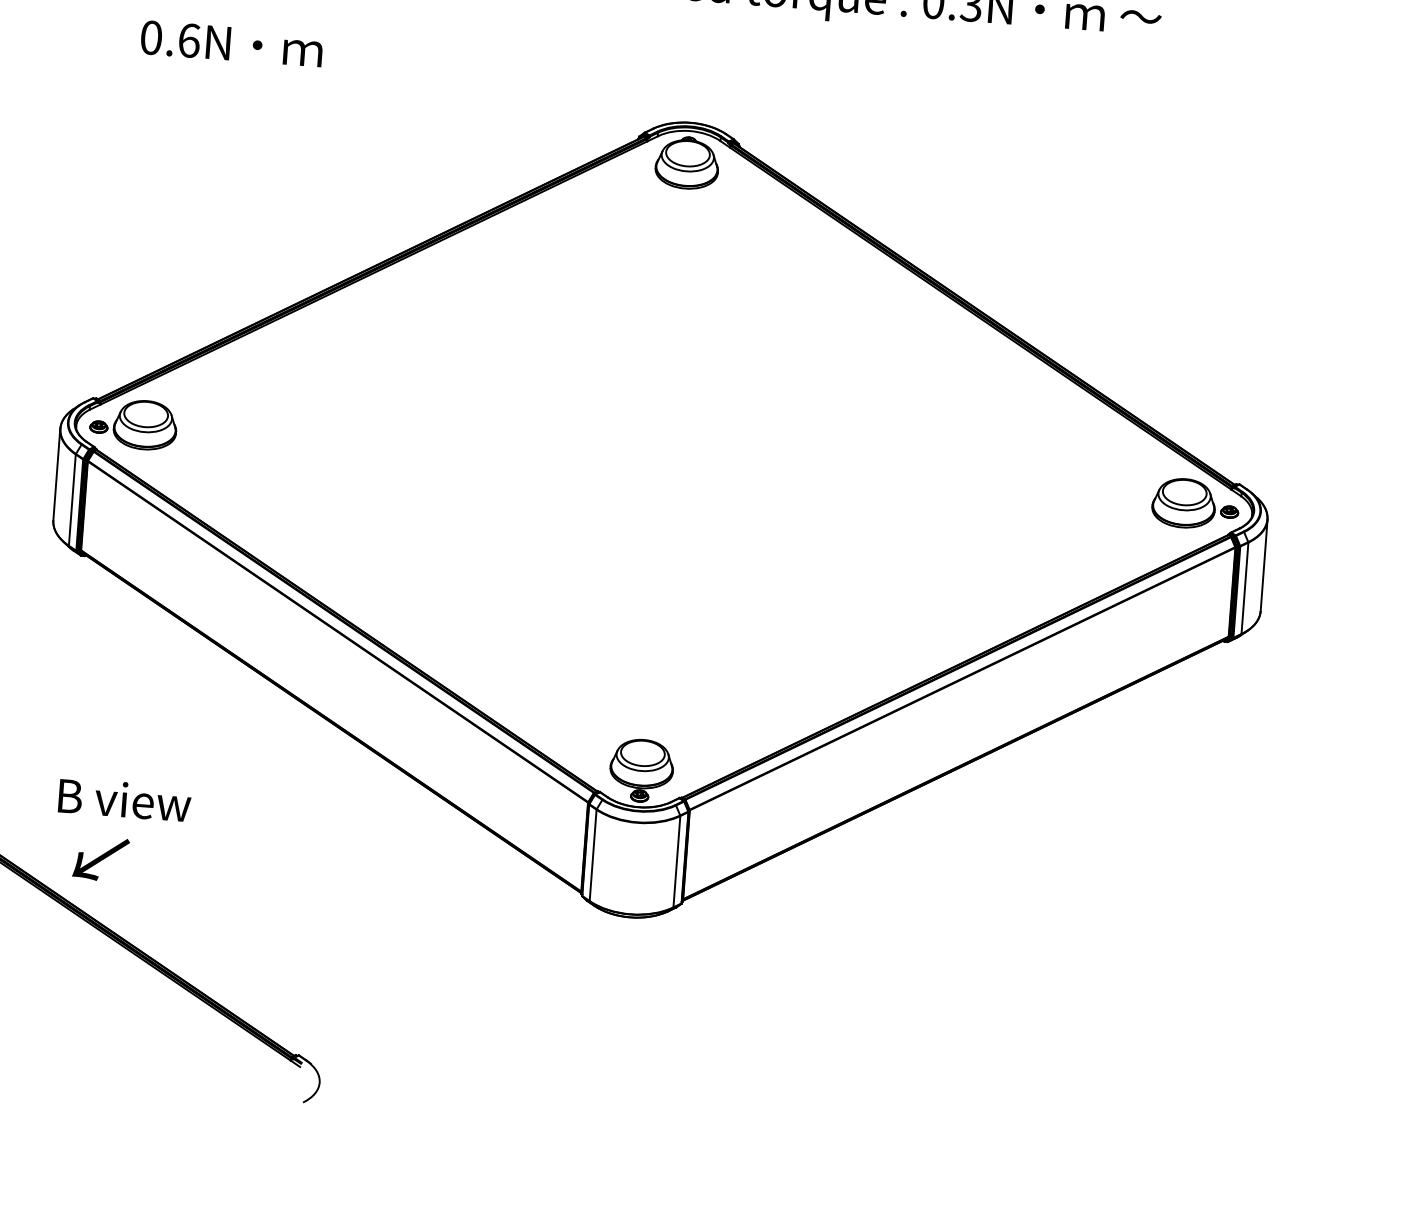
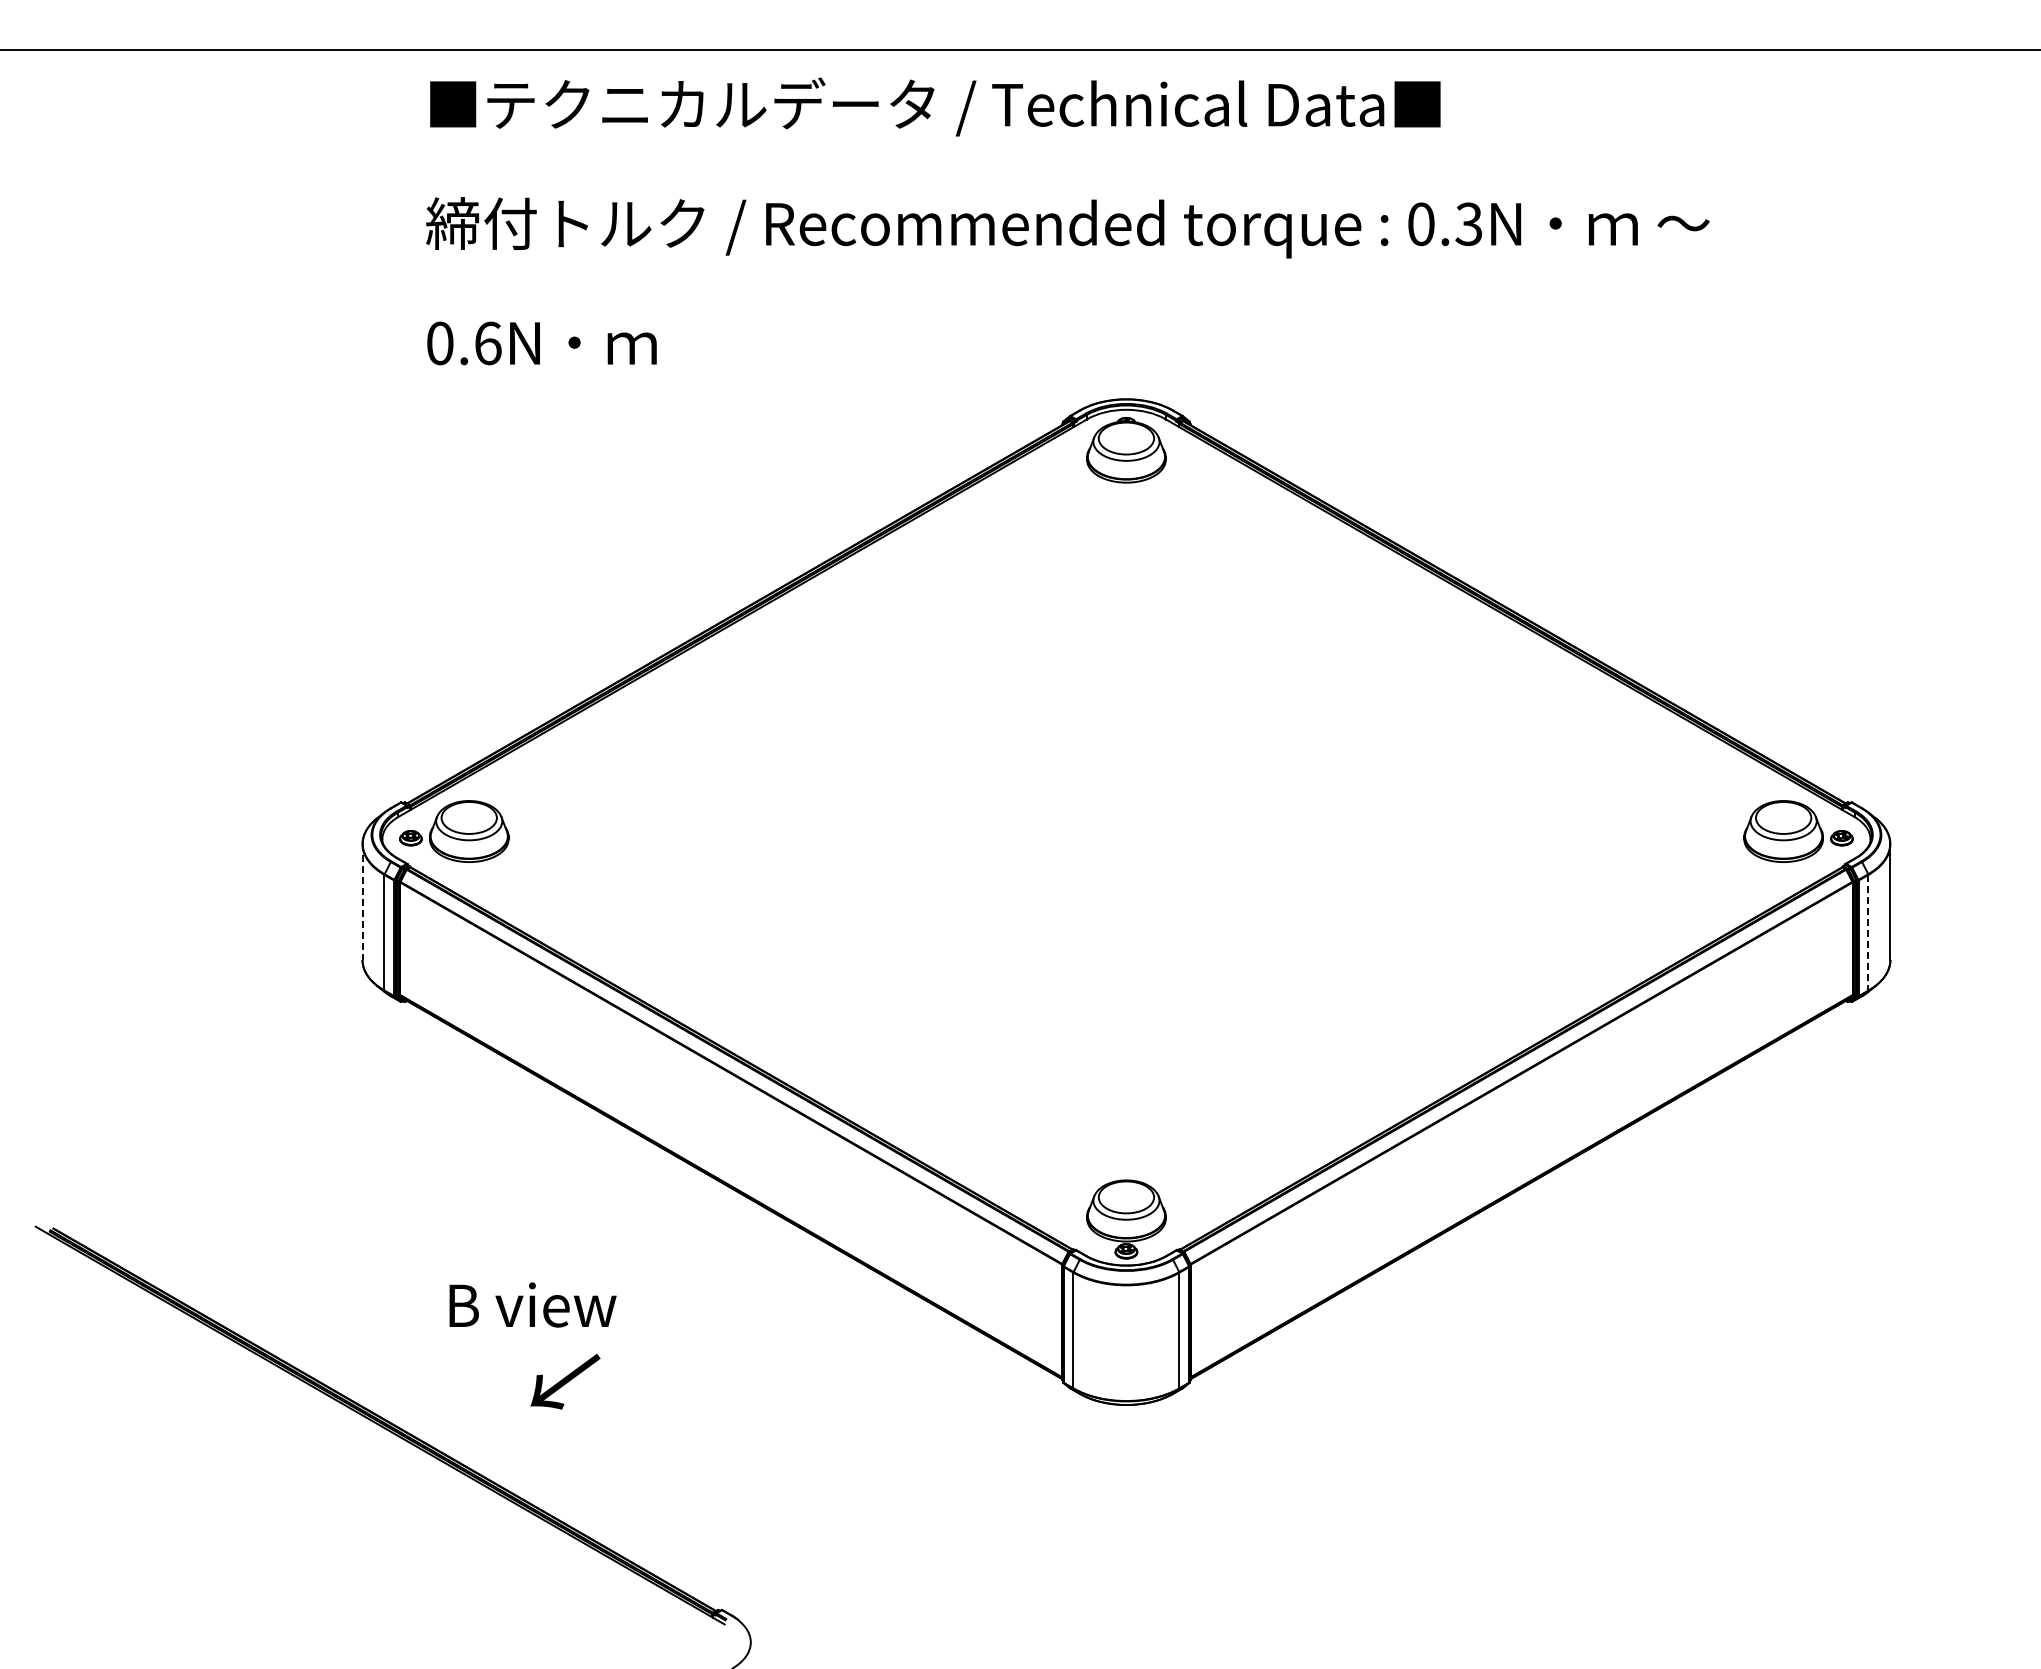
line: (56, 474) -> (362, 902), solid -> dashed
line: (1245, 588) -> (1868, 932), solid -> dashed
text: (124, 799) -> (532, 1304), moved
text: (101, 858) -> (565, 1381), moved

